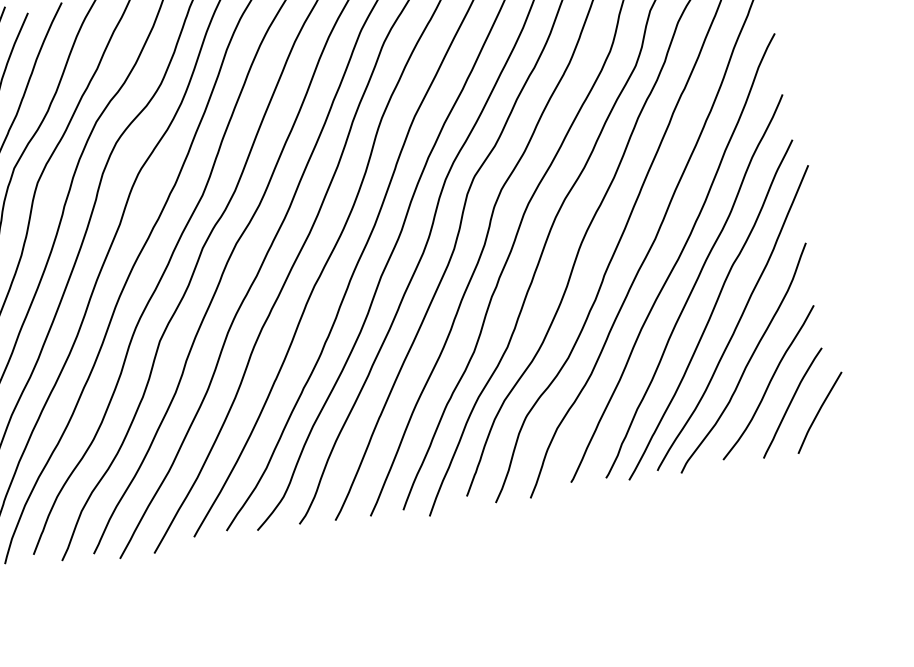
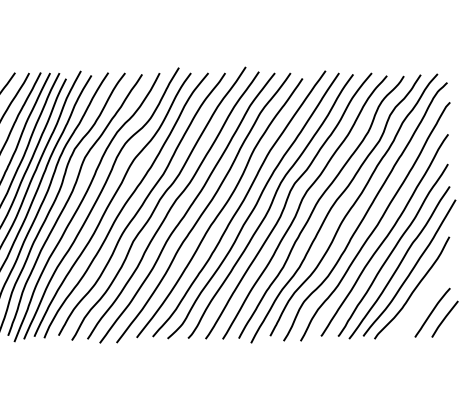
curve: (768, 382) -> (422, 301), removed

